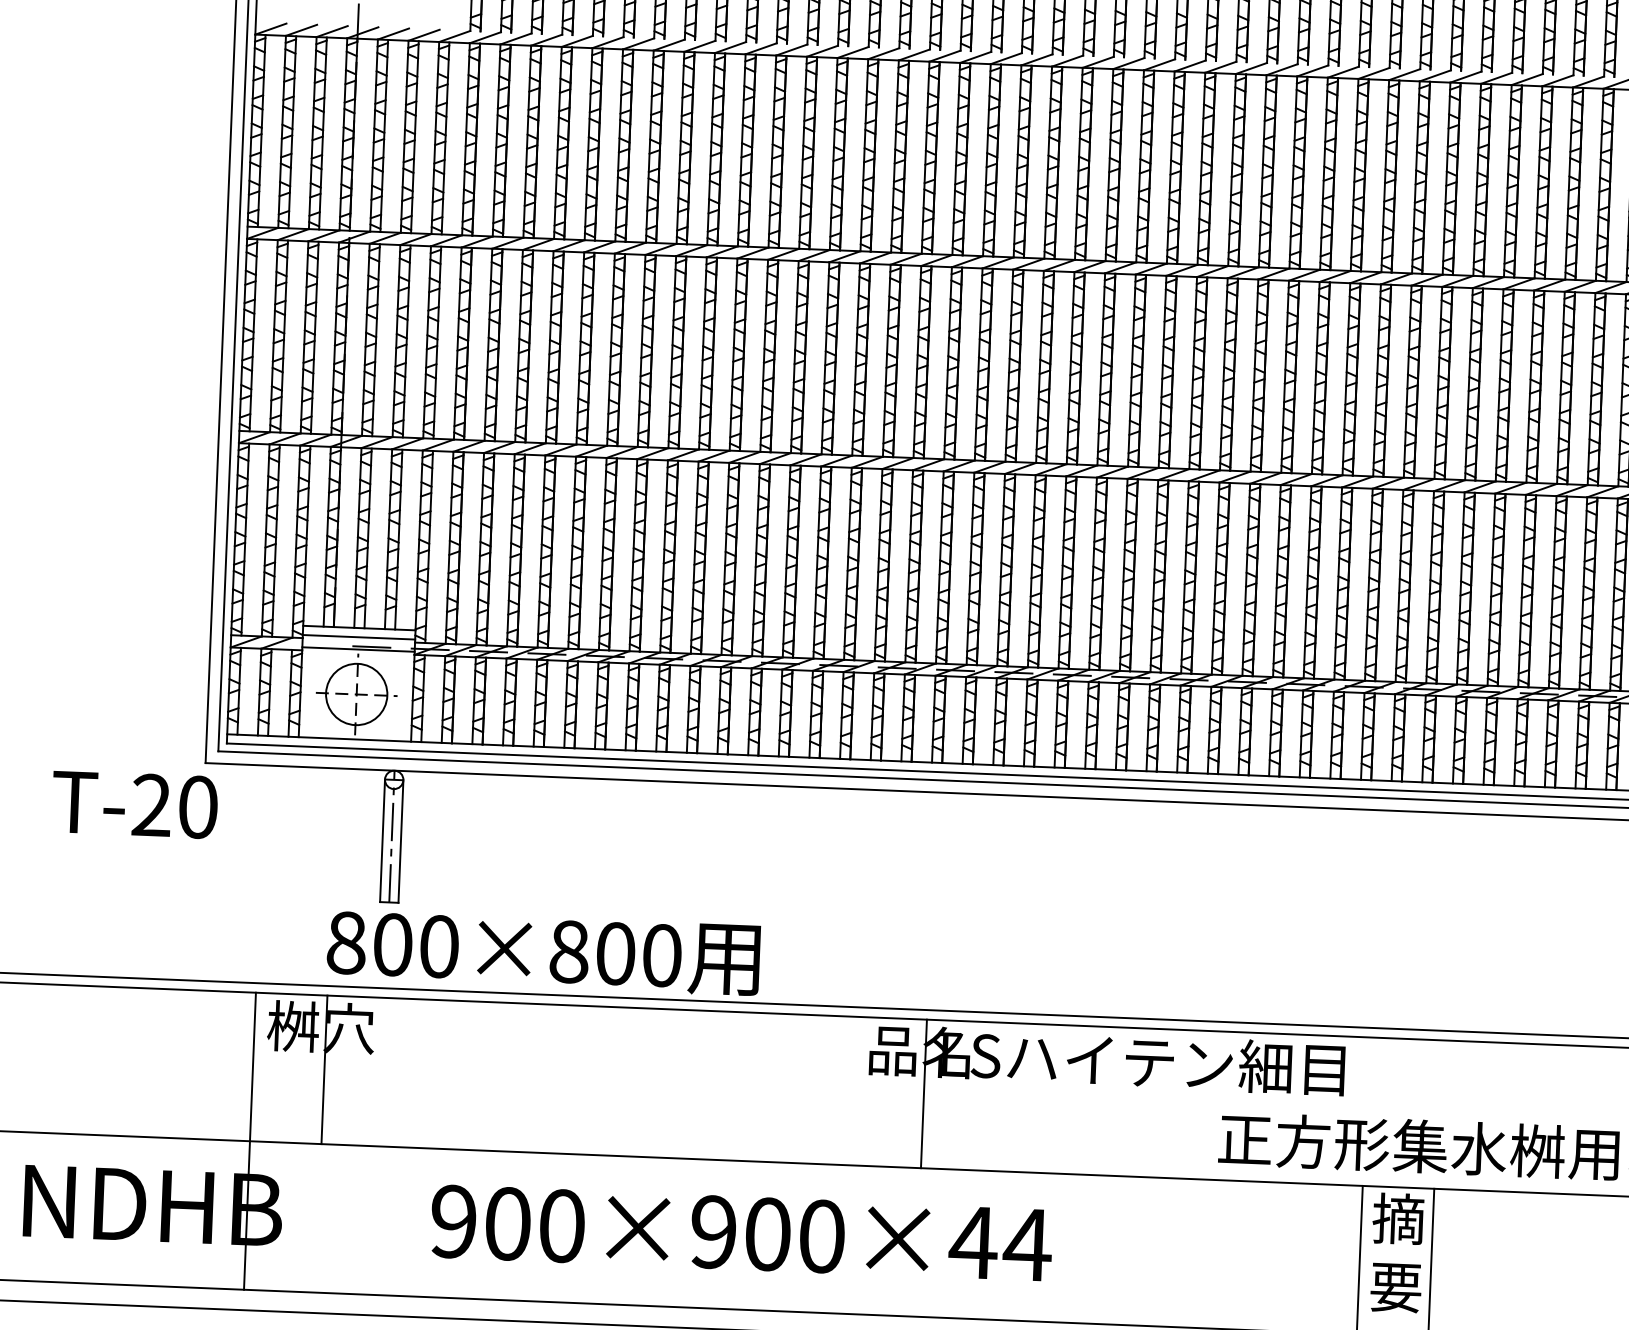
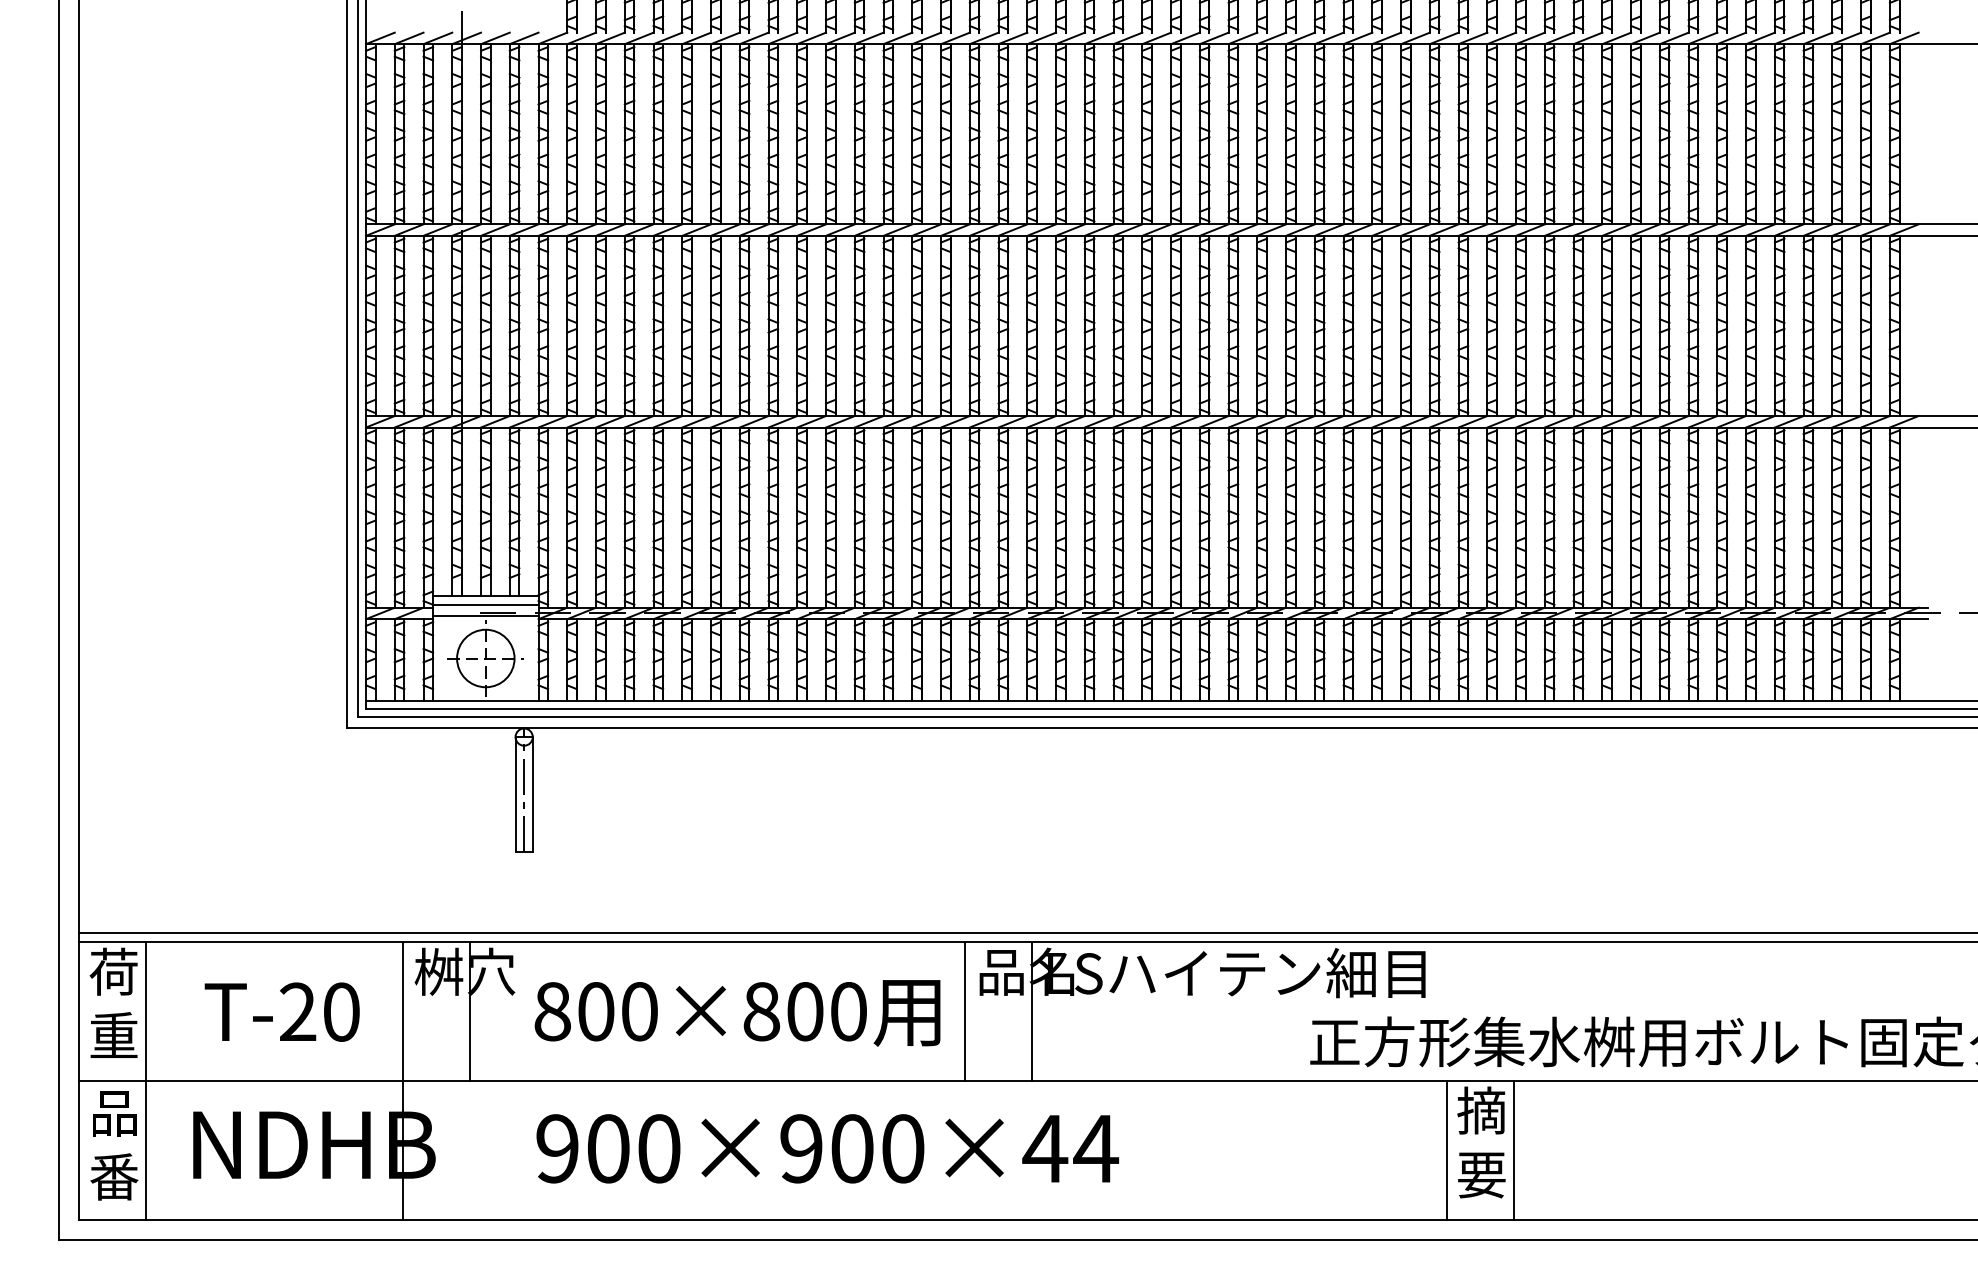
text: (134, 804) -> (281, 1011), moved
text: (543, 952) -> (737, 1013), moved
line: (852, 1091) -> (965, 1011), added
text: (741, 1232) -> (827, 1148), moved

